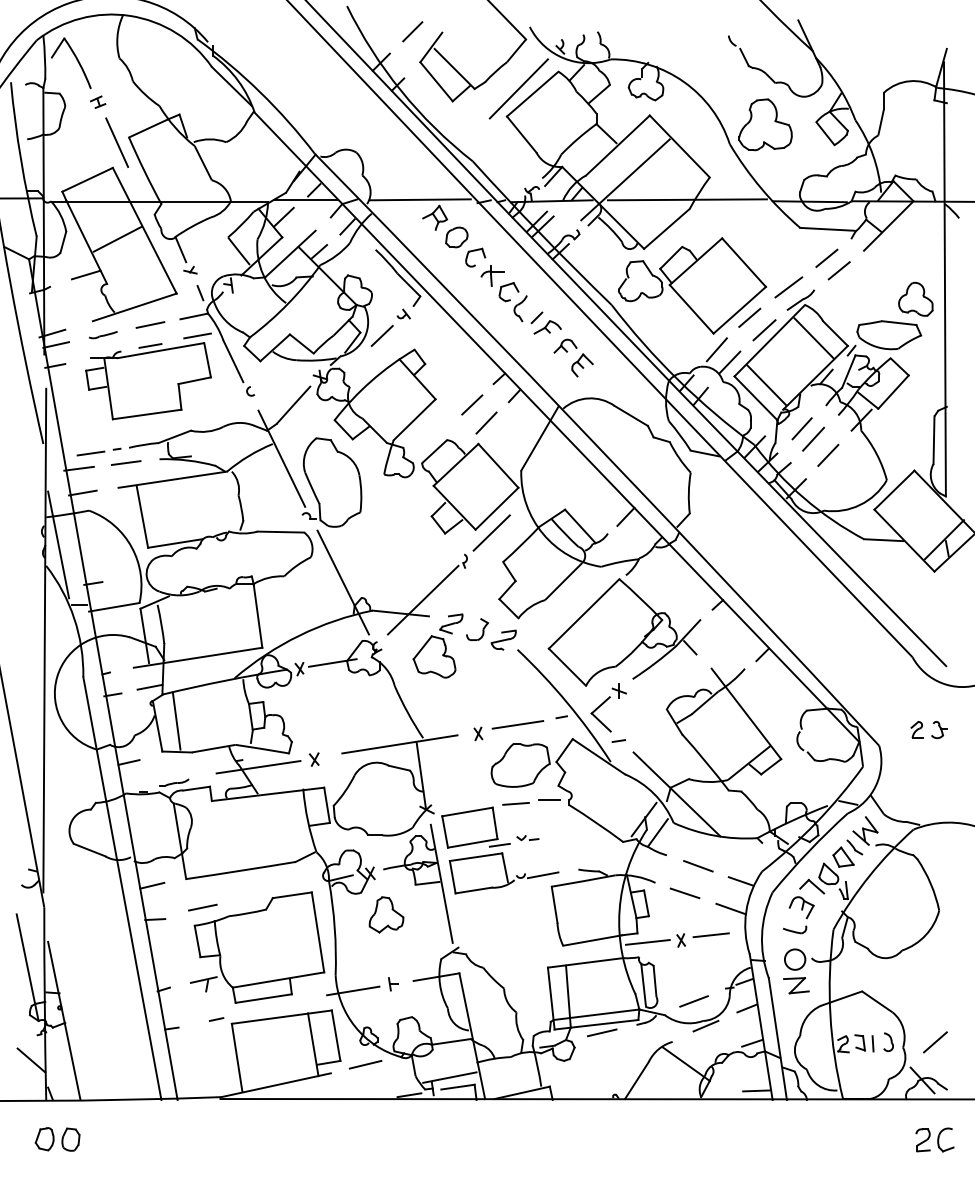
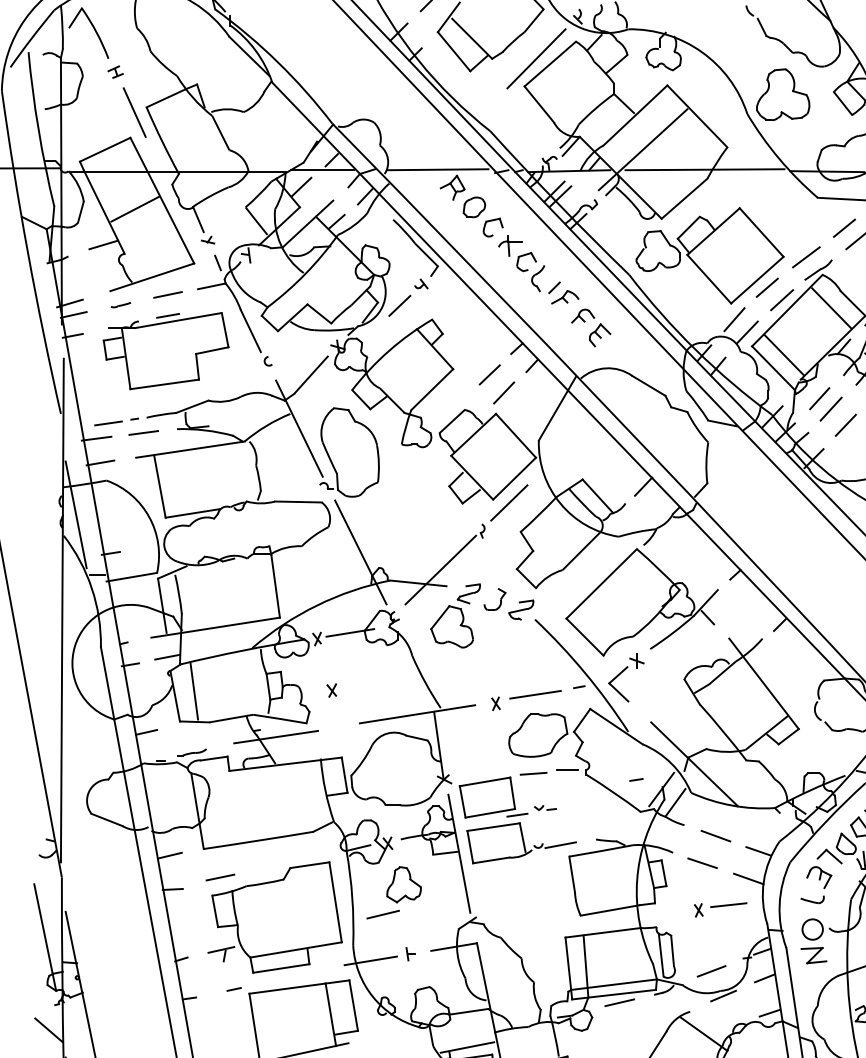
part: (103, 335) -> (121, 305), size x0.7
line: (197, 335) -> (215, 305), removed
line: (618, 740) -> (636, 779), moved
part: (313, 759) -> (331, 690), moved
line: (647, 942) -> (665, 912), removed
line: (365, 1064) -> (383, 914), moved

